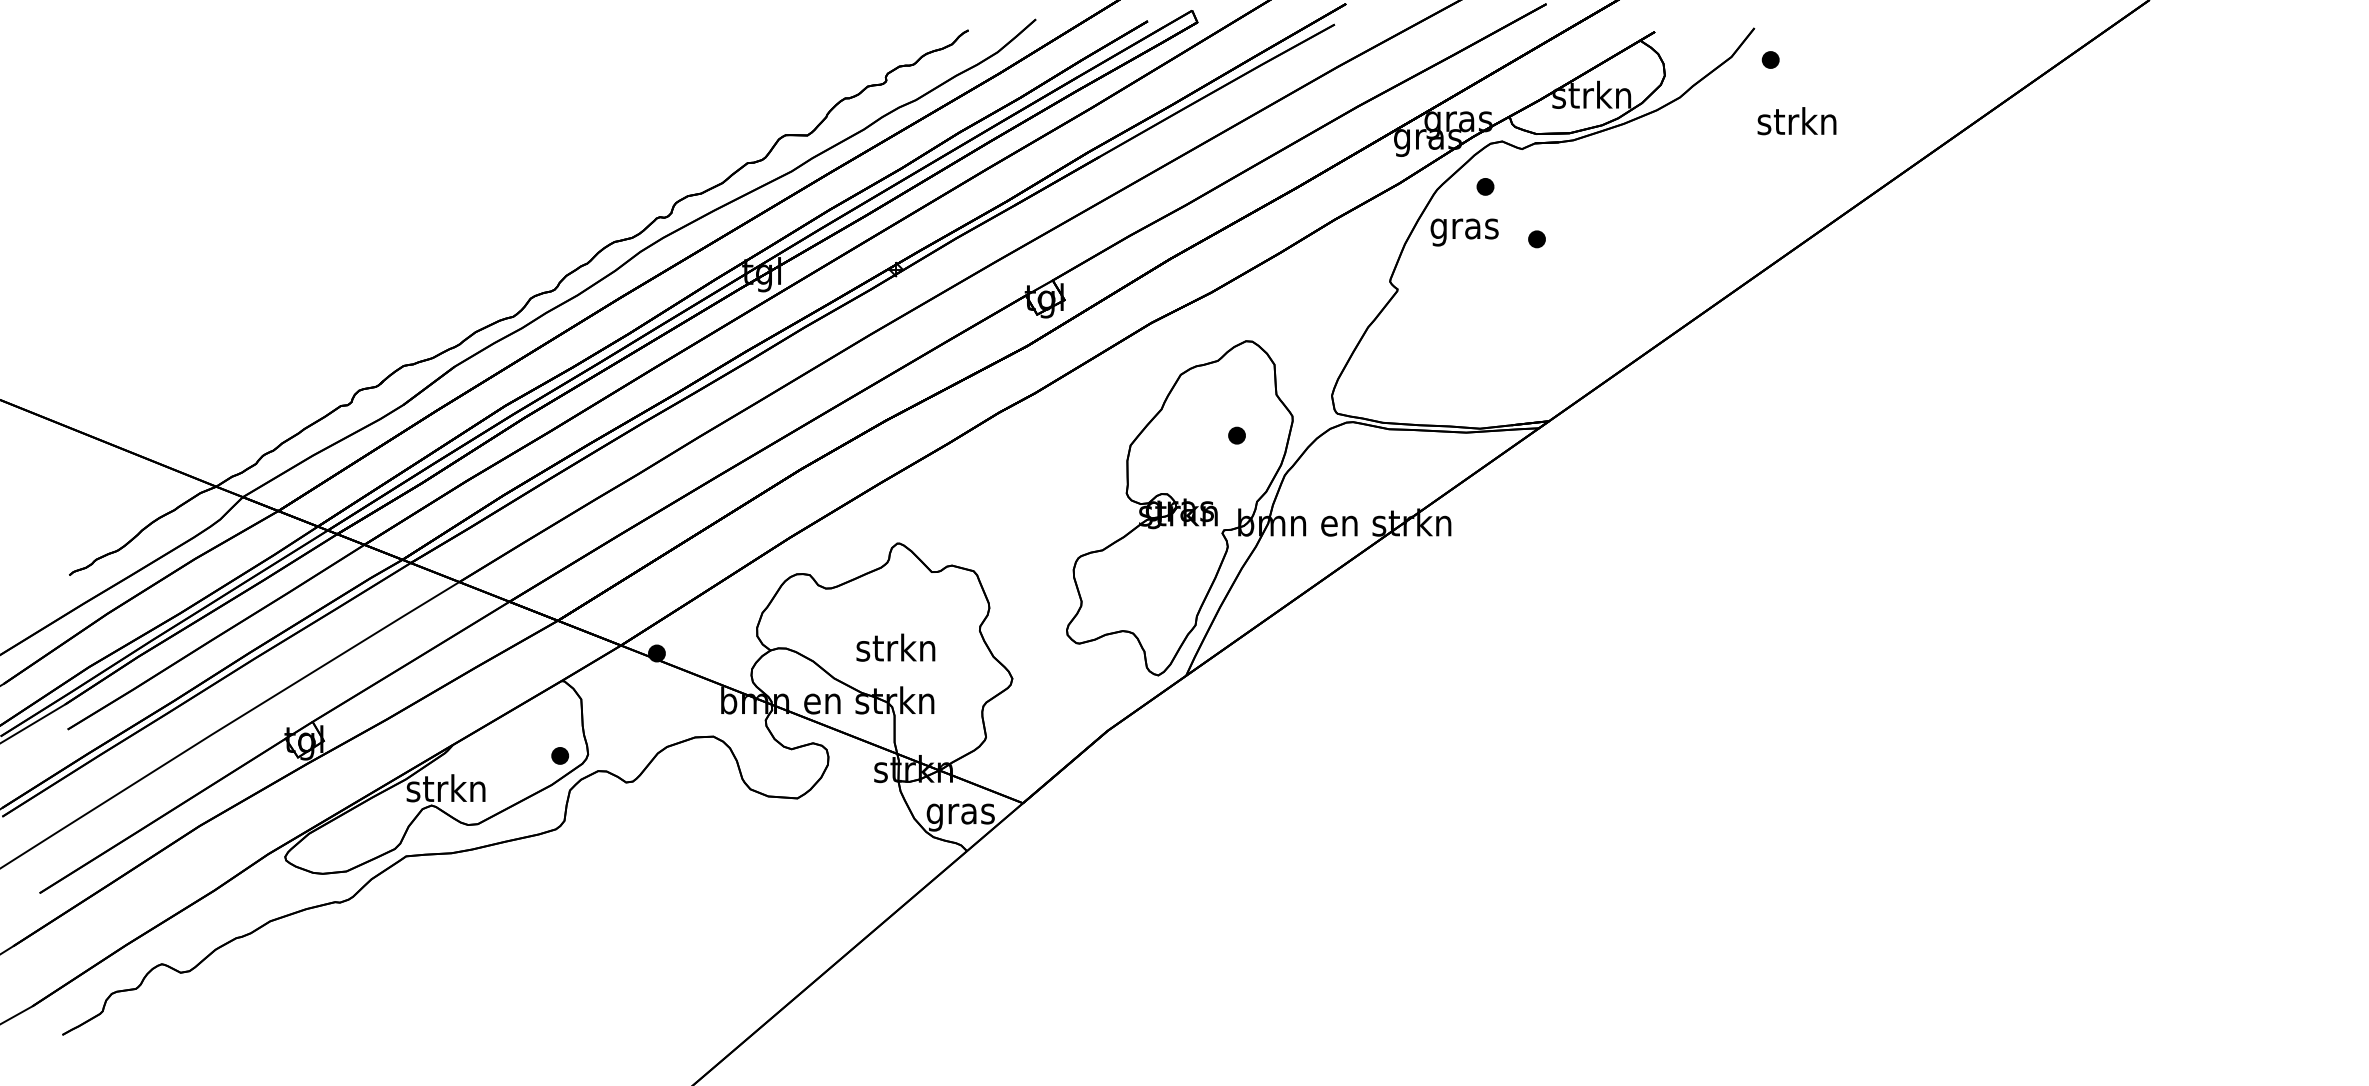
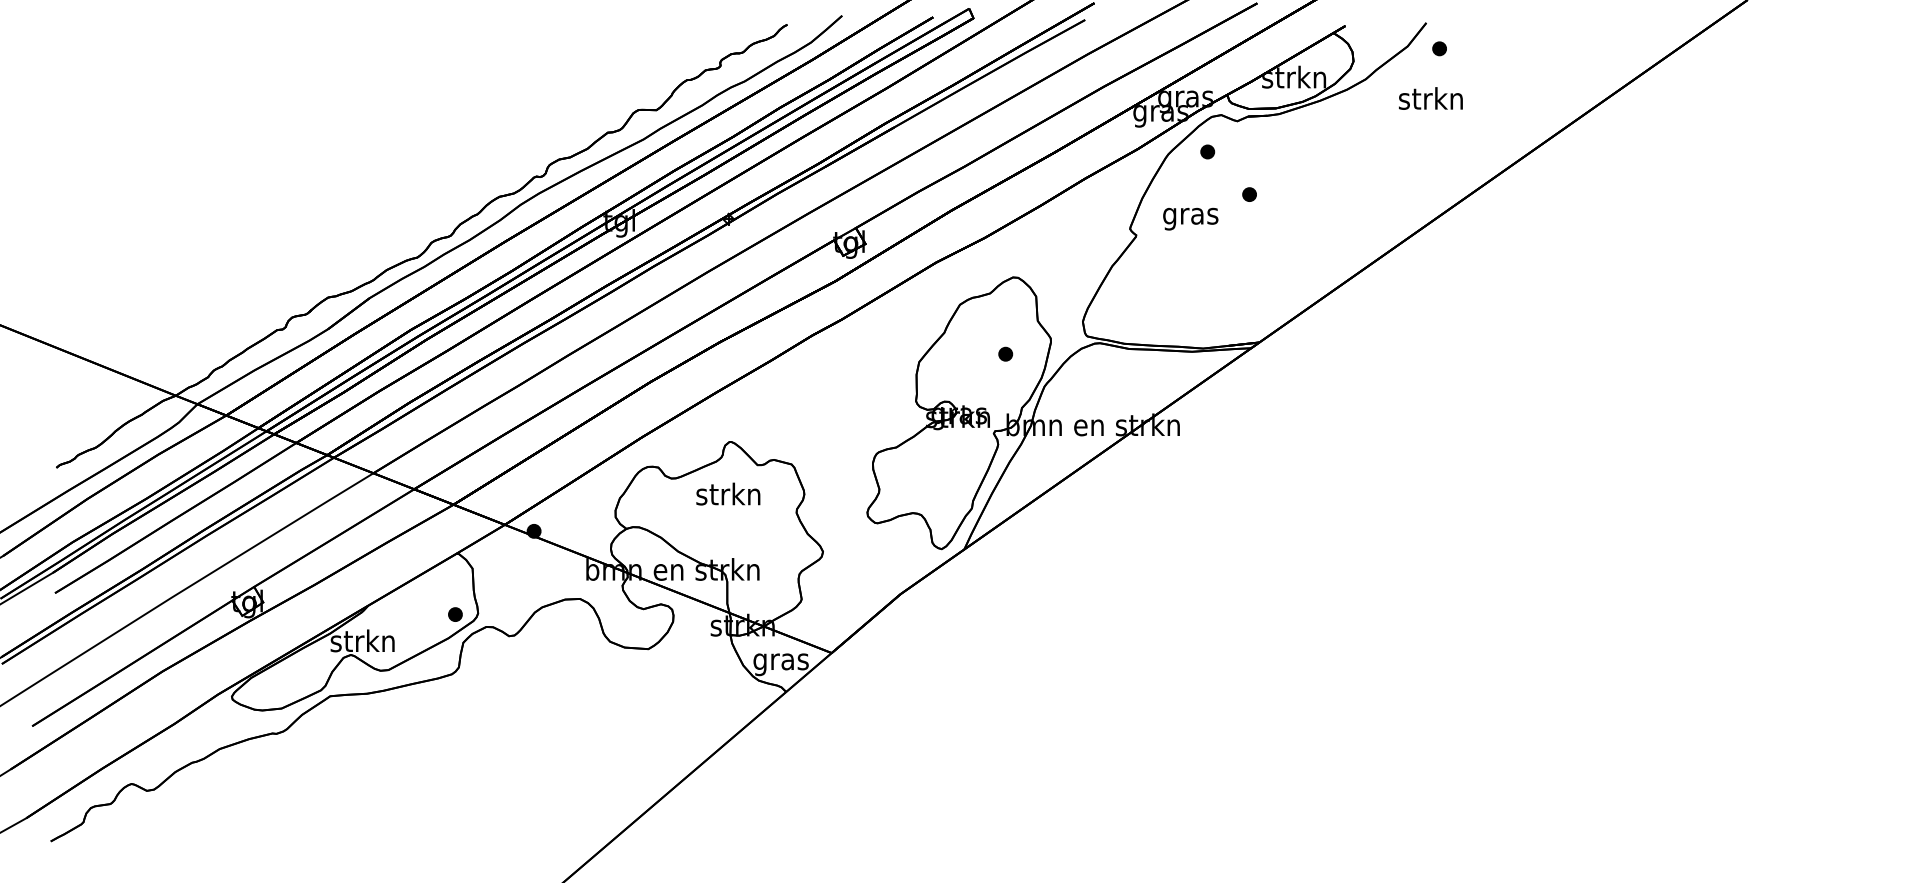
text: (1796, 121) -> (1430, 98), moved
text: (1464, 232) -> (1190, 219), moved
text: (895, 647) -> (728, 493), moved

